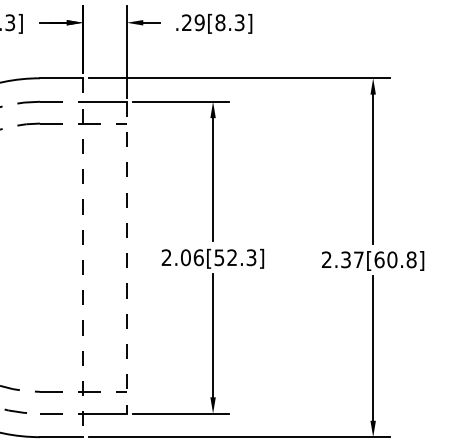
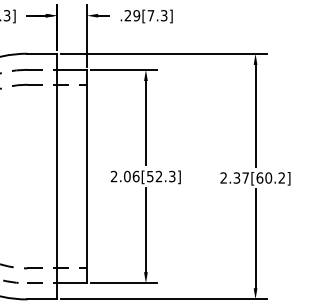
text: (219, 22) -> (150, 15), .29[8.3] -> .29[7.3]
line: (82, 257) -> (56, 176), dashed -> solid
line: (126, 257) -> (86, 176), dashed -> solid
text: (411, 259) -> (281, 177), 2.37[60.8] -> 2.37[60.2]

